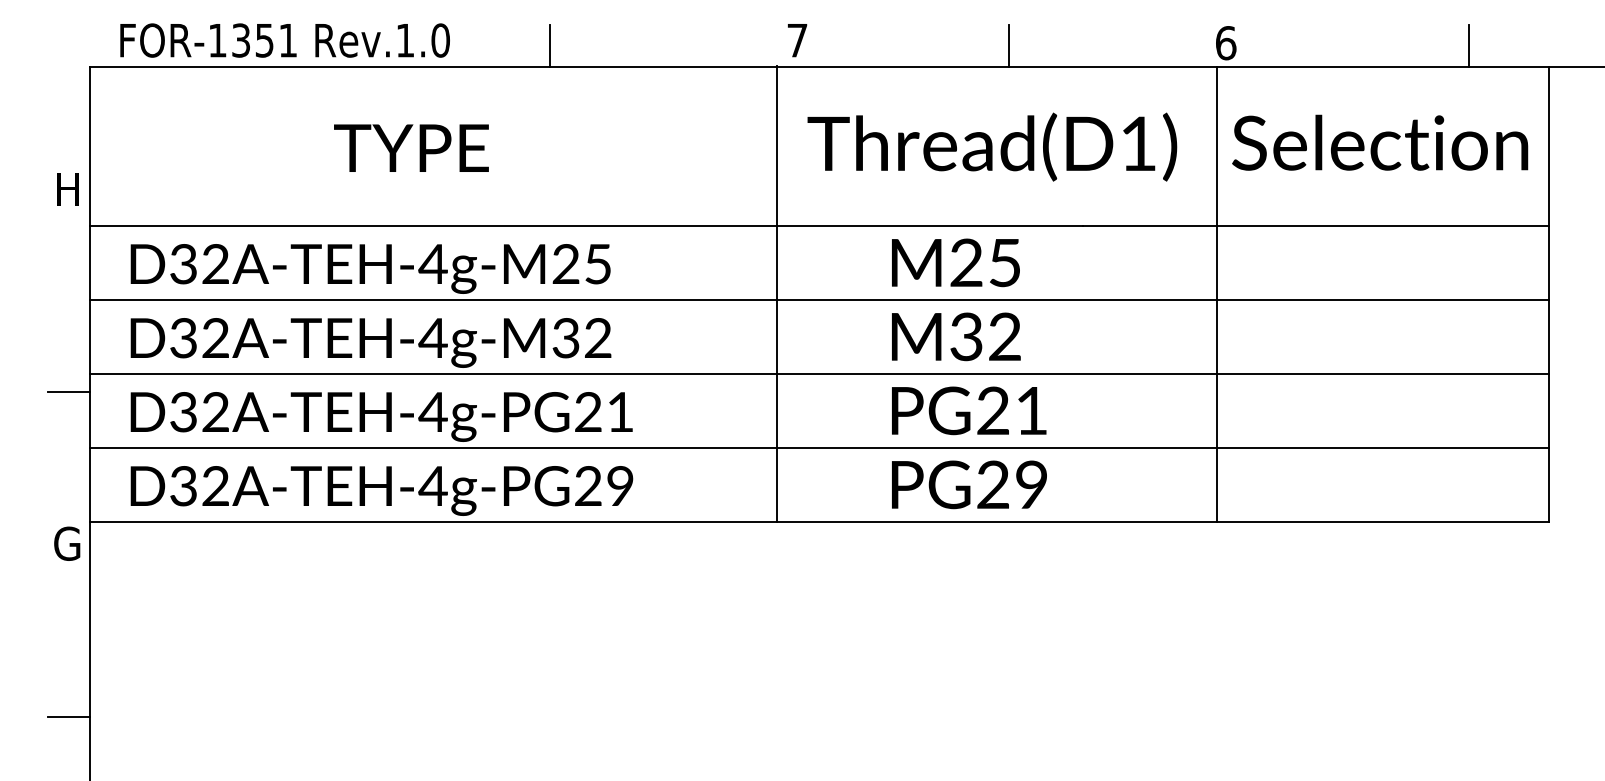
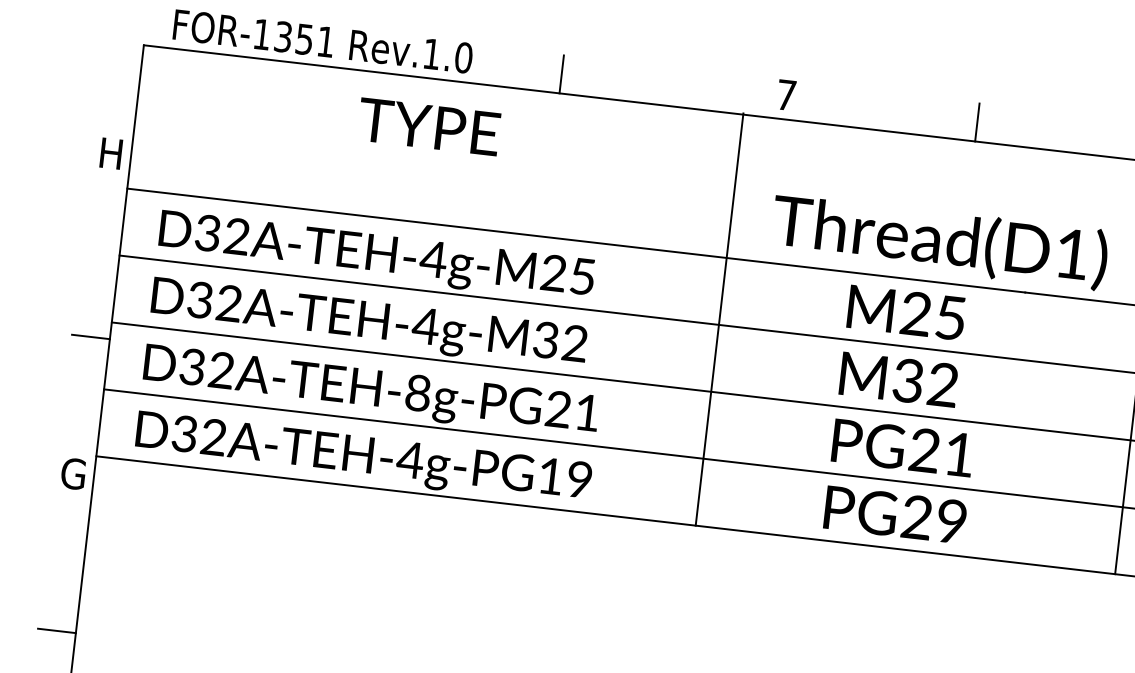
text: (992, 146) -> (940, 241), moved
text: (411, 147) -> (429, 126), moved
line: (776, 293) -> (719, 319), moved
text: (432, 412) -> (417, 393), D32A-TEH-4g-PG21 -> D32A-TEH-8g-PG21
text: (588, 485) -> (550, 475), D32A-TEH-4g-PG29 -> D32A-TEH-4g-PG19

